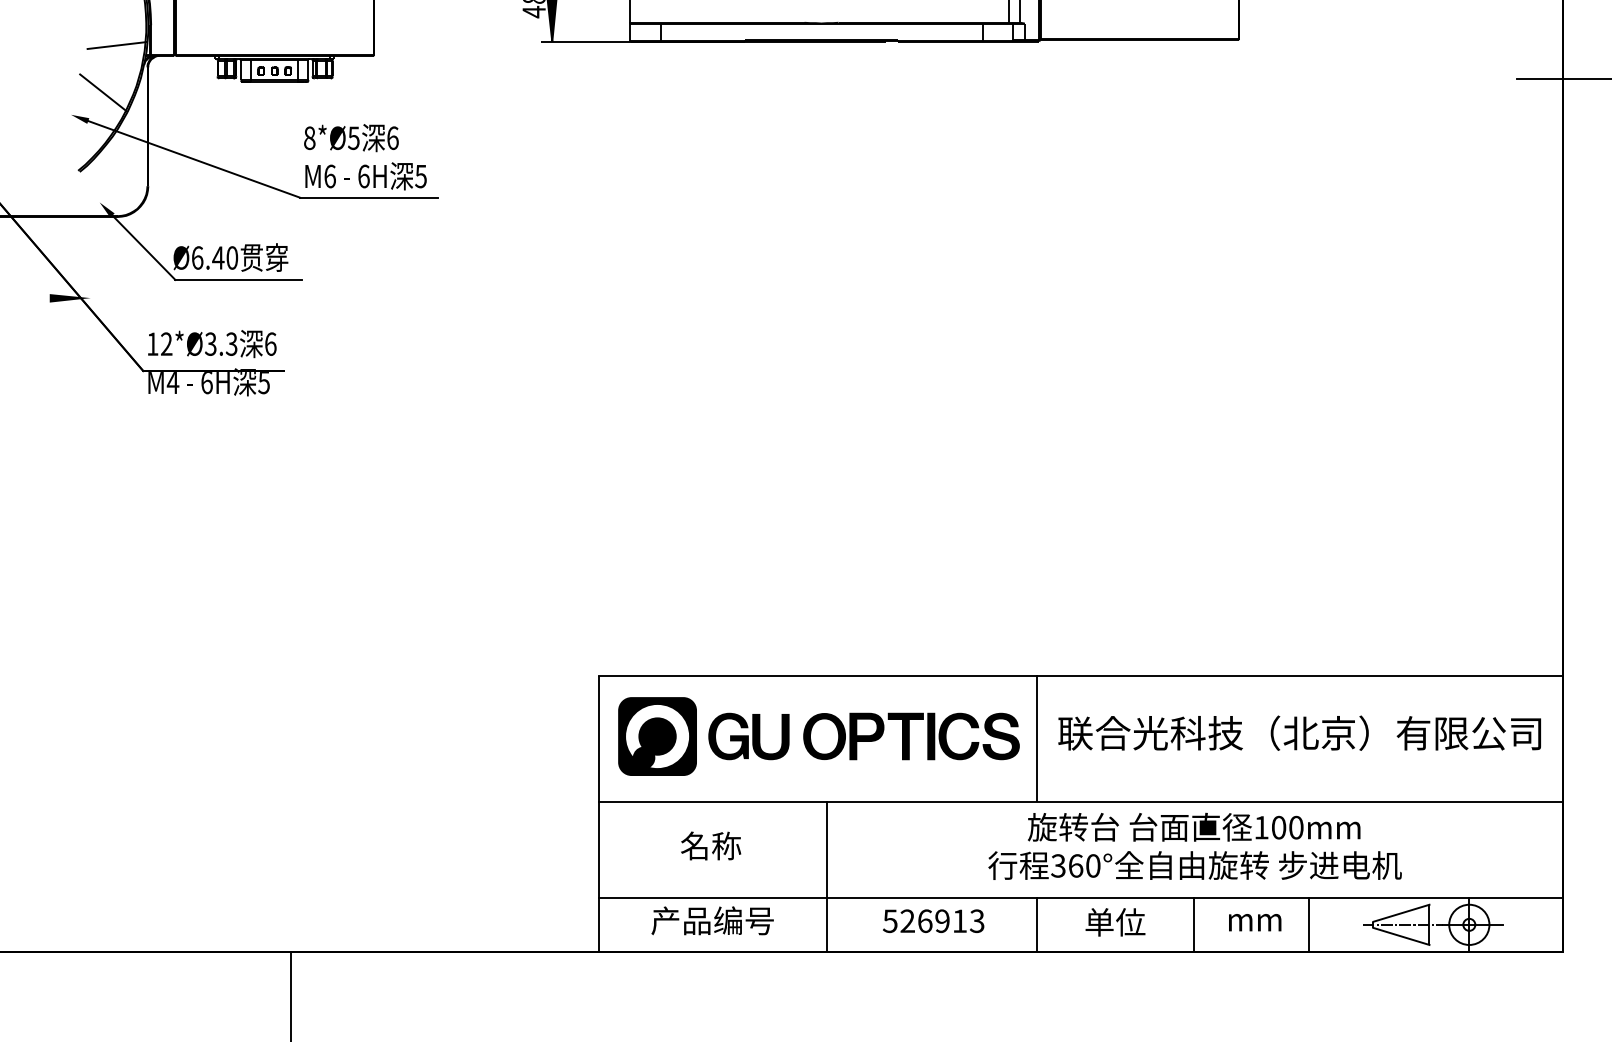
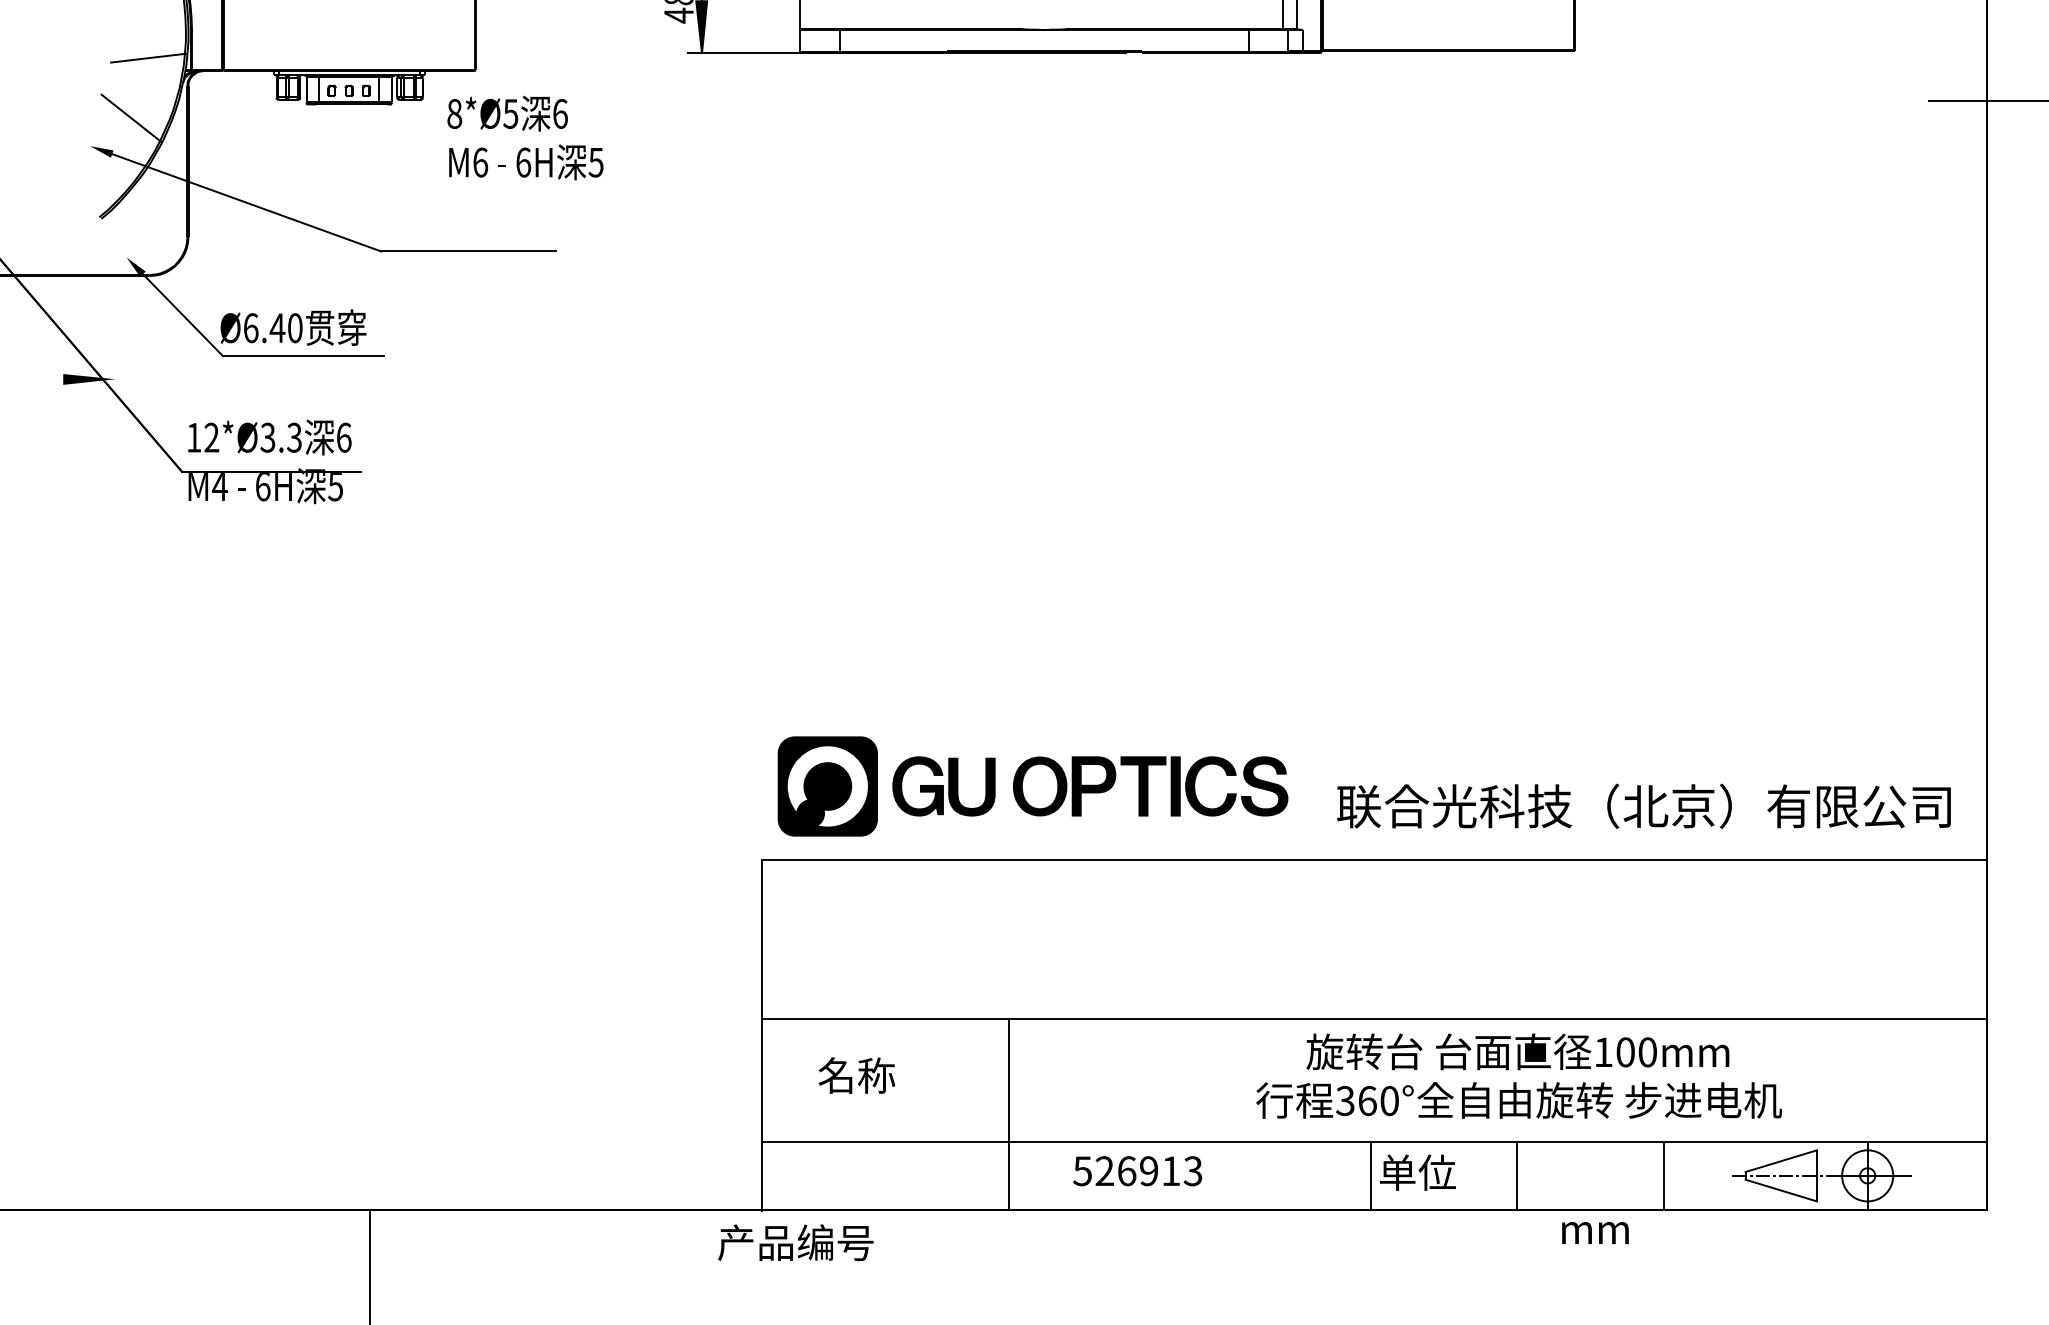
text: (365, 157) -> (525, 138), moved
text: (1299, 732) -> (1643, 805), moved
part: (818, 736) -> (1032, 786), moved
line: (1036, 738) -> (1317, 938), removed
text: (710, 845) -> (856, 1075), moved
line: (826, 876) -> (1008, 1114), moved
text: (712, 920) -> (795, 1242), moved
text: (933, 921) -> (1137, 1171), moved
text: (1255, 922) -> (1595, 1232), moved
line: (1036, 924) -> (1370, 1175), moved

